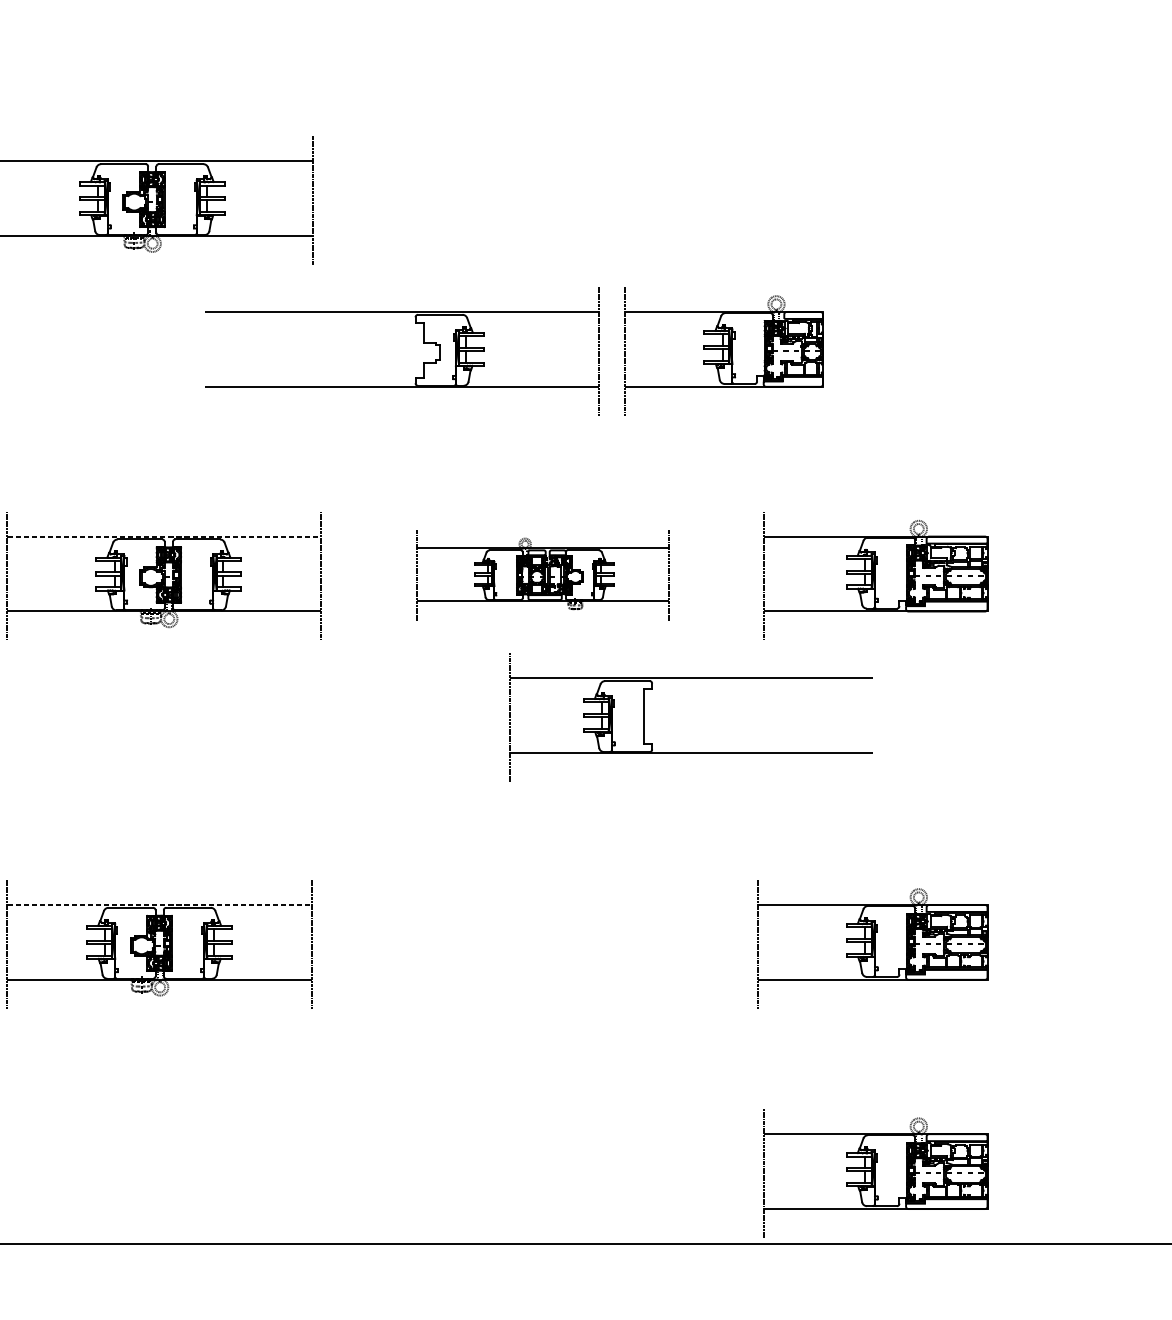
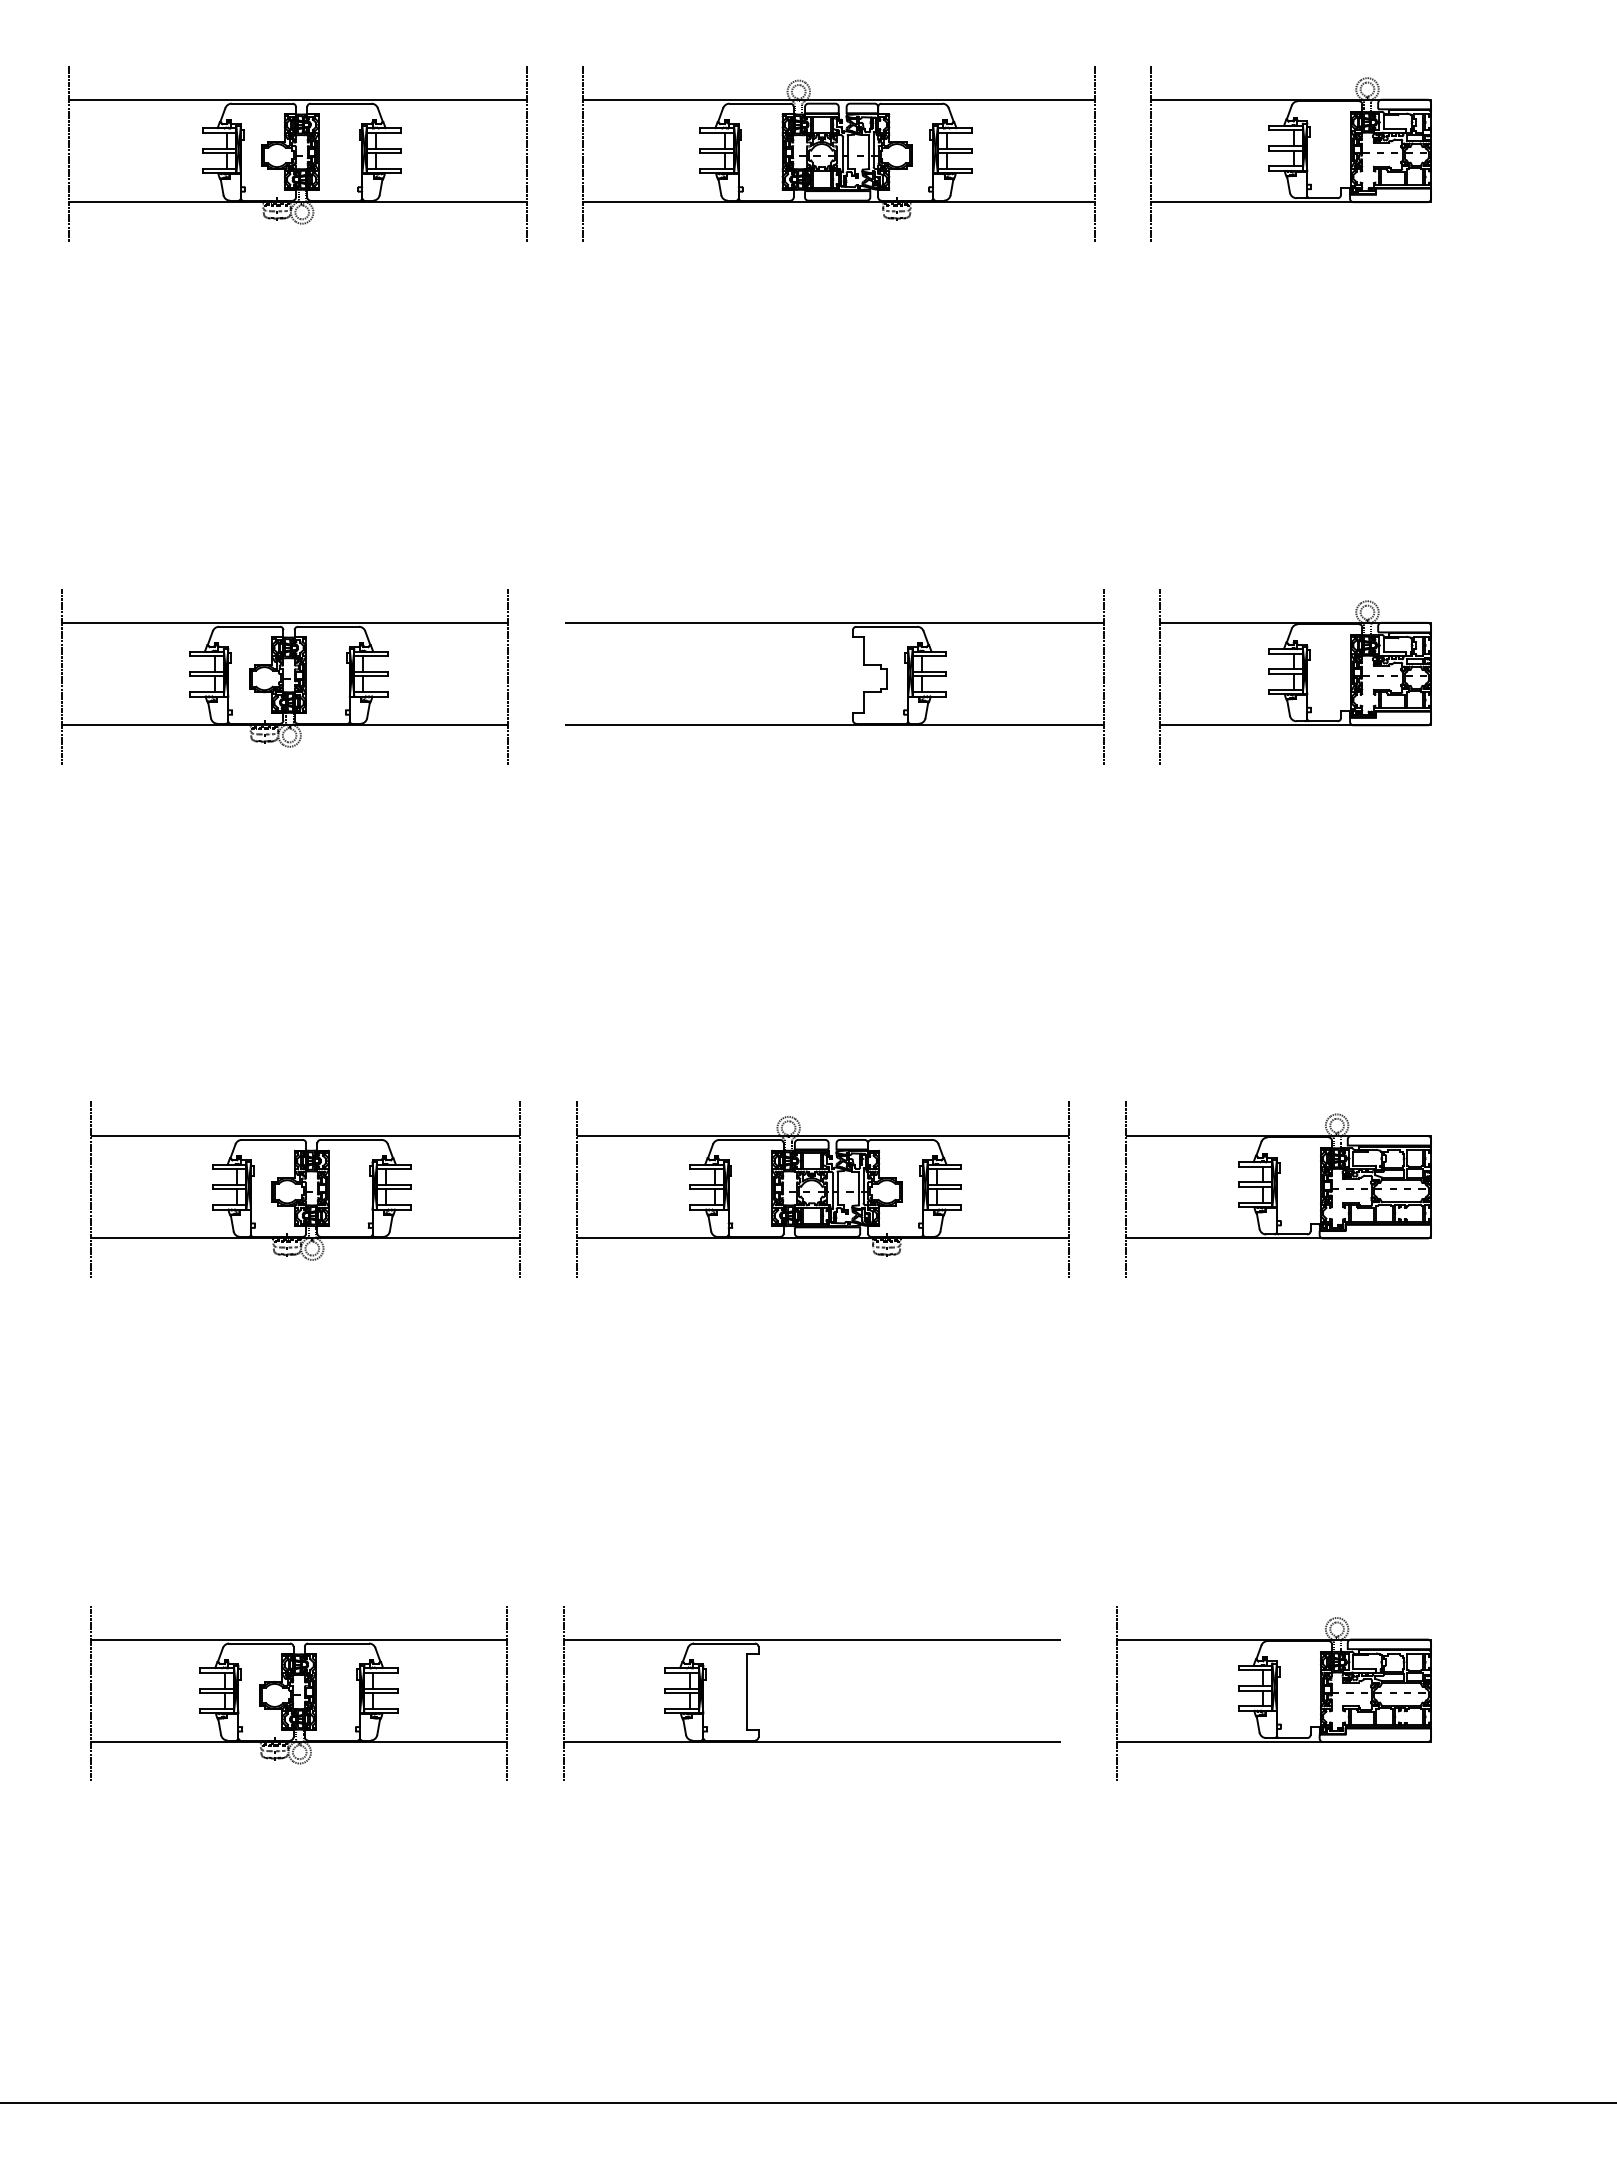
part: (423, 343) -> (863, 665), moved
part: (723, 351) -> (1295, 676), moved
line: (164, 536) -> (305, 1135), dashed -> solid
part: (542, 575) -> (822, 1189), size x1.43
part: (690, 752) -> (811, 1741), moved
line: (159, 904) -> (299, 1639), dashed -> solid
part: (875, 1173) -> (1278, 2006), removed

